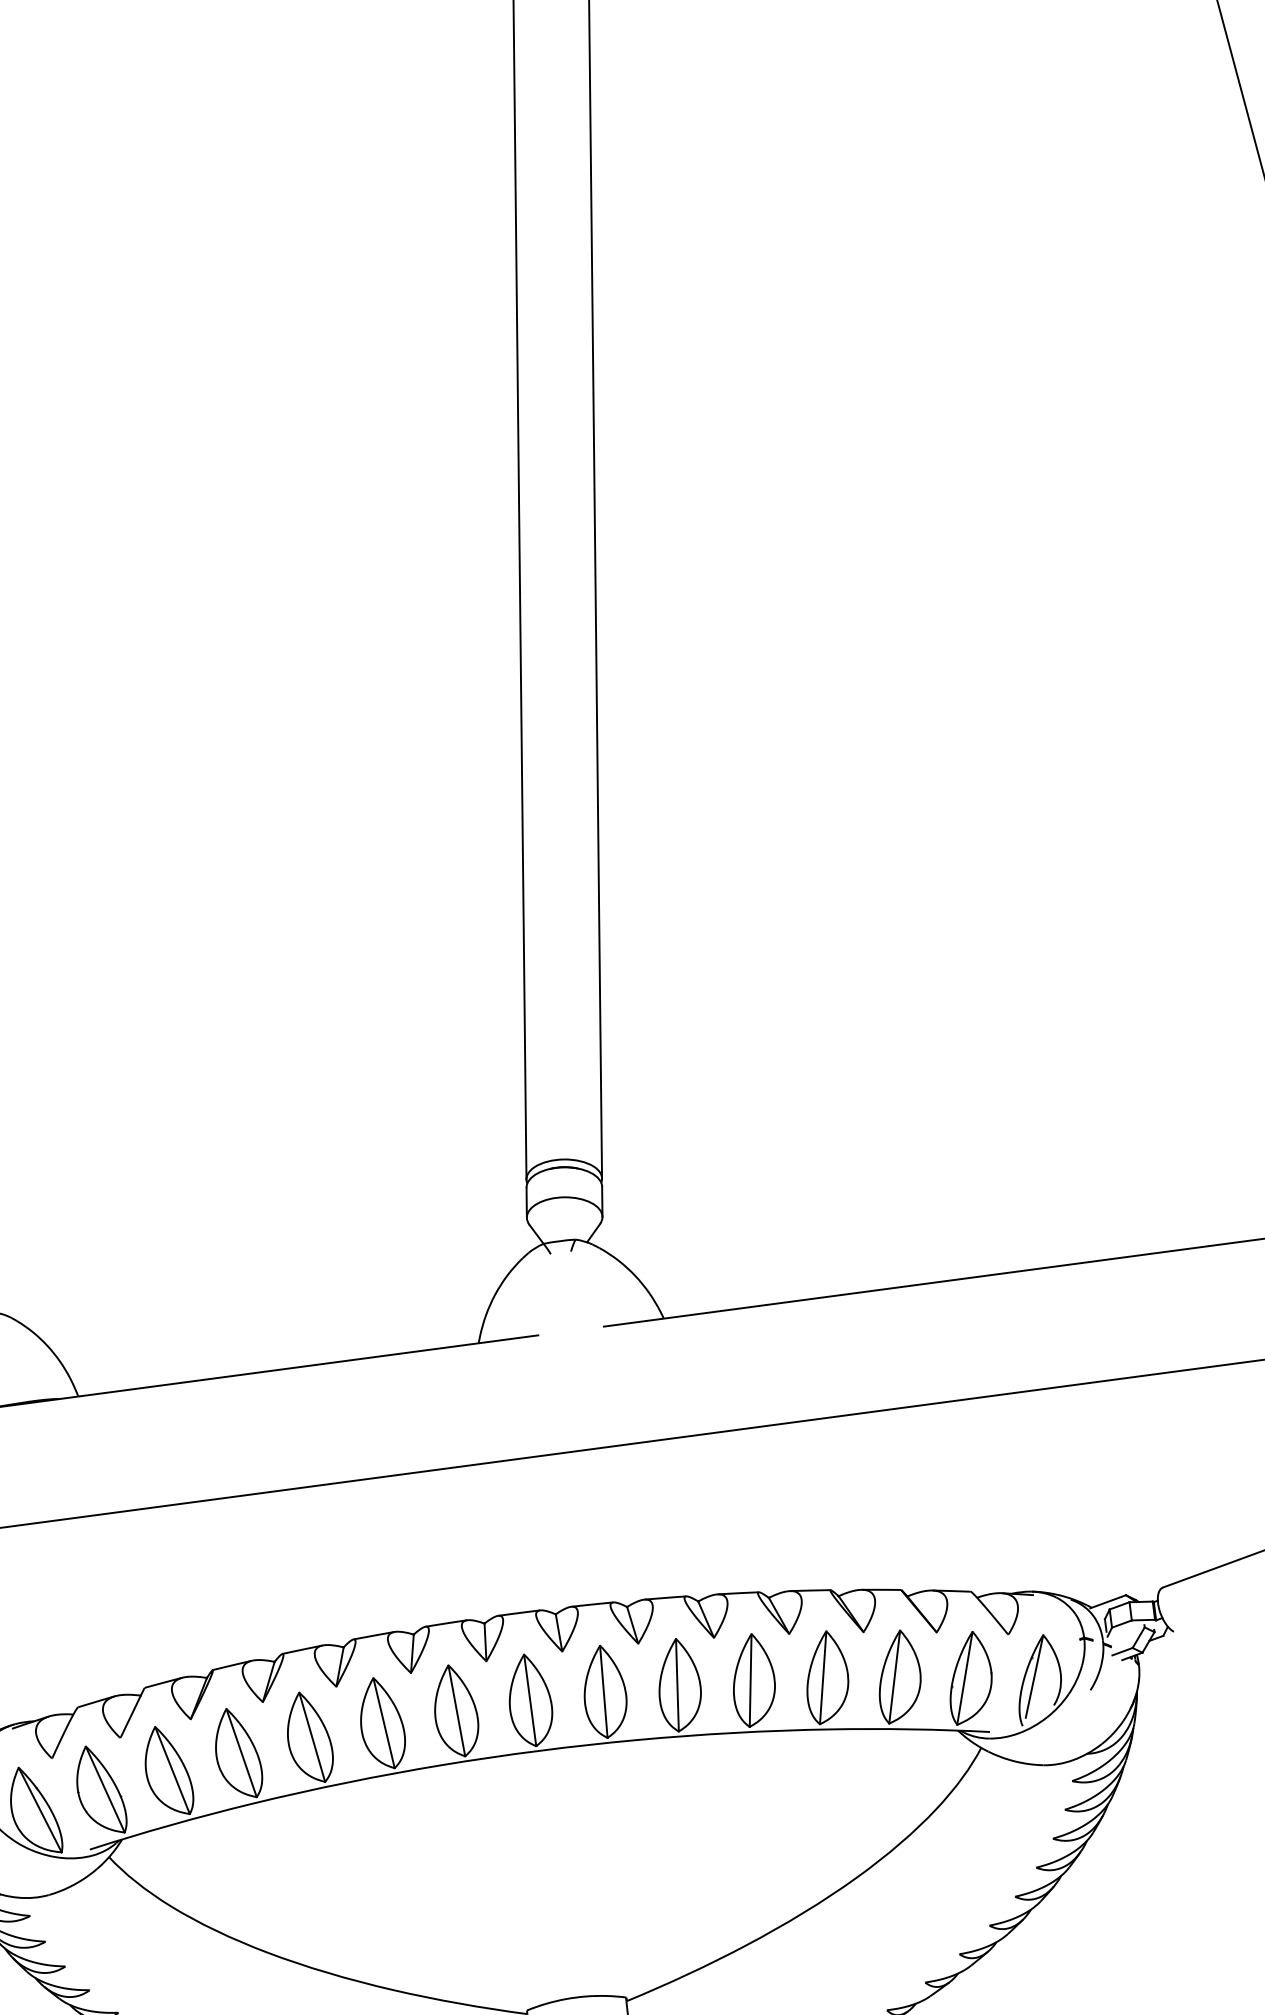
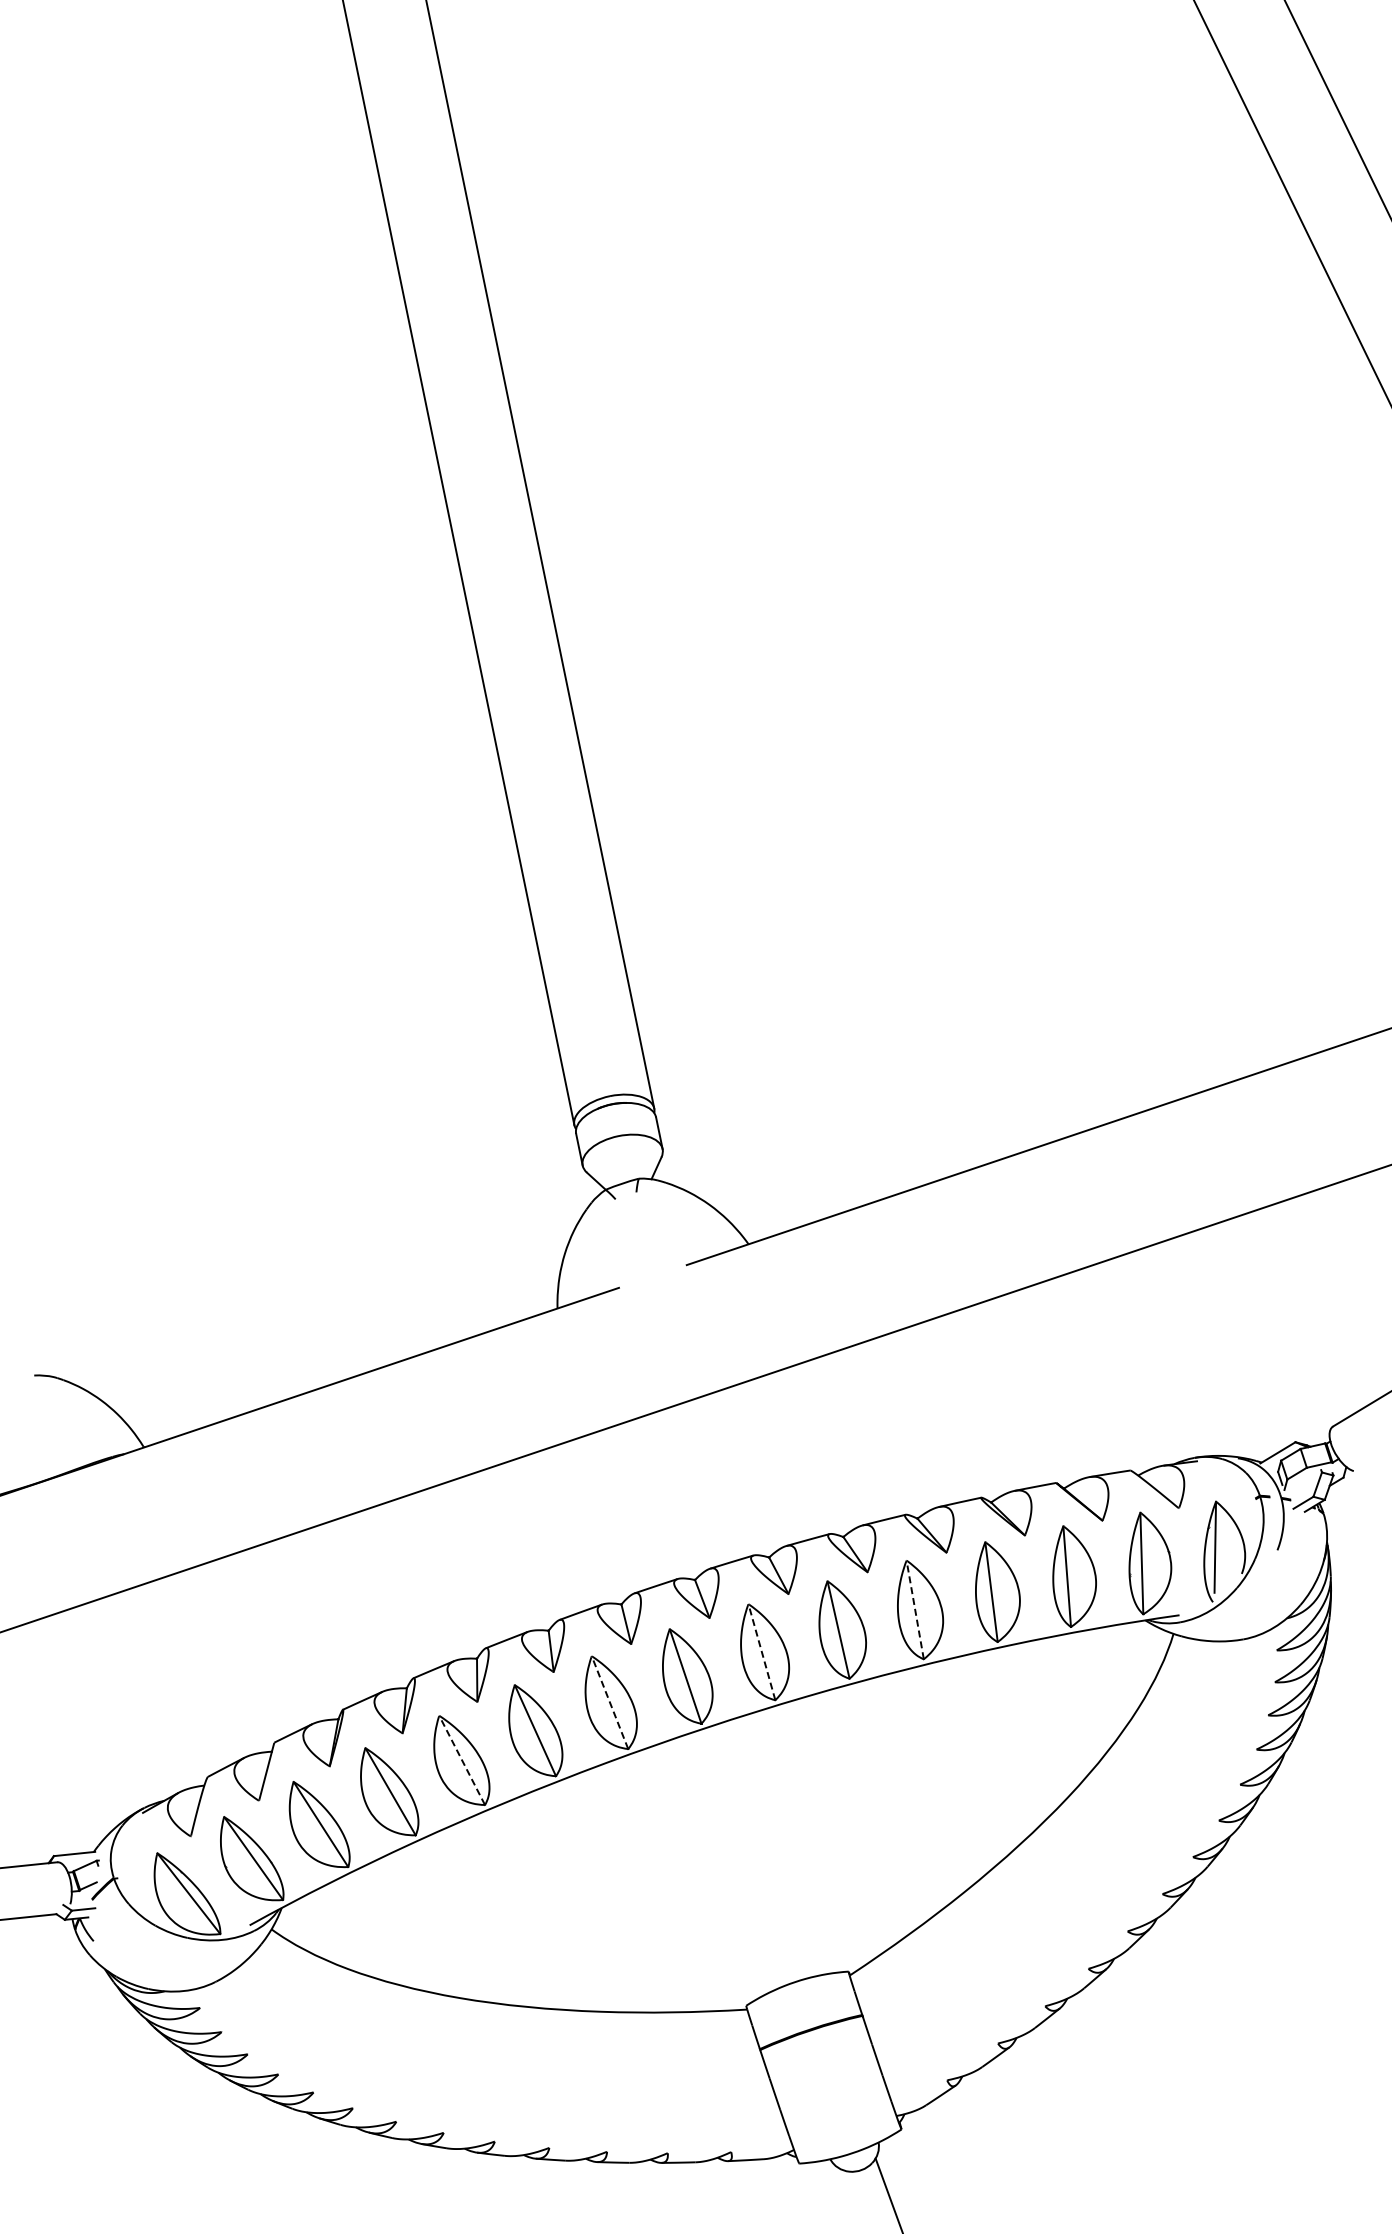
line: (751, 1680) -> (915, 1609), solid -> dashed
line: (603, 1692) -> (761, 1652), solid -> dashed
line: (457, 1710) -> (610, 1702), solid -> dashed
line: (312, 1737) -> (462, 1760), solid -> dashed

